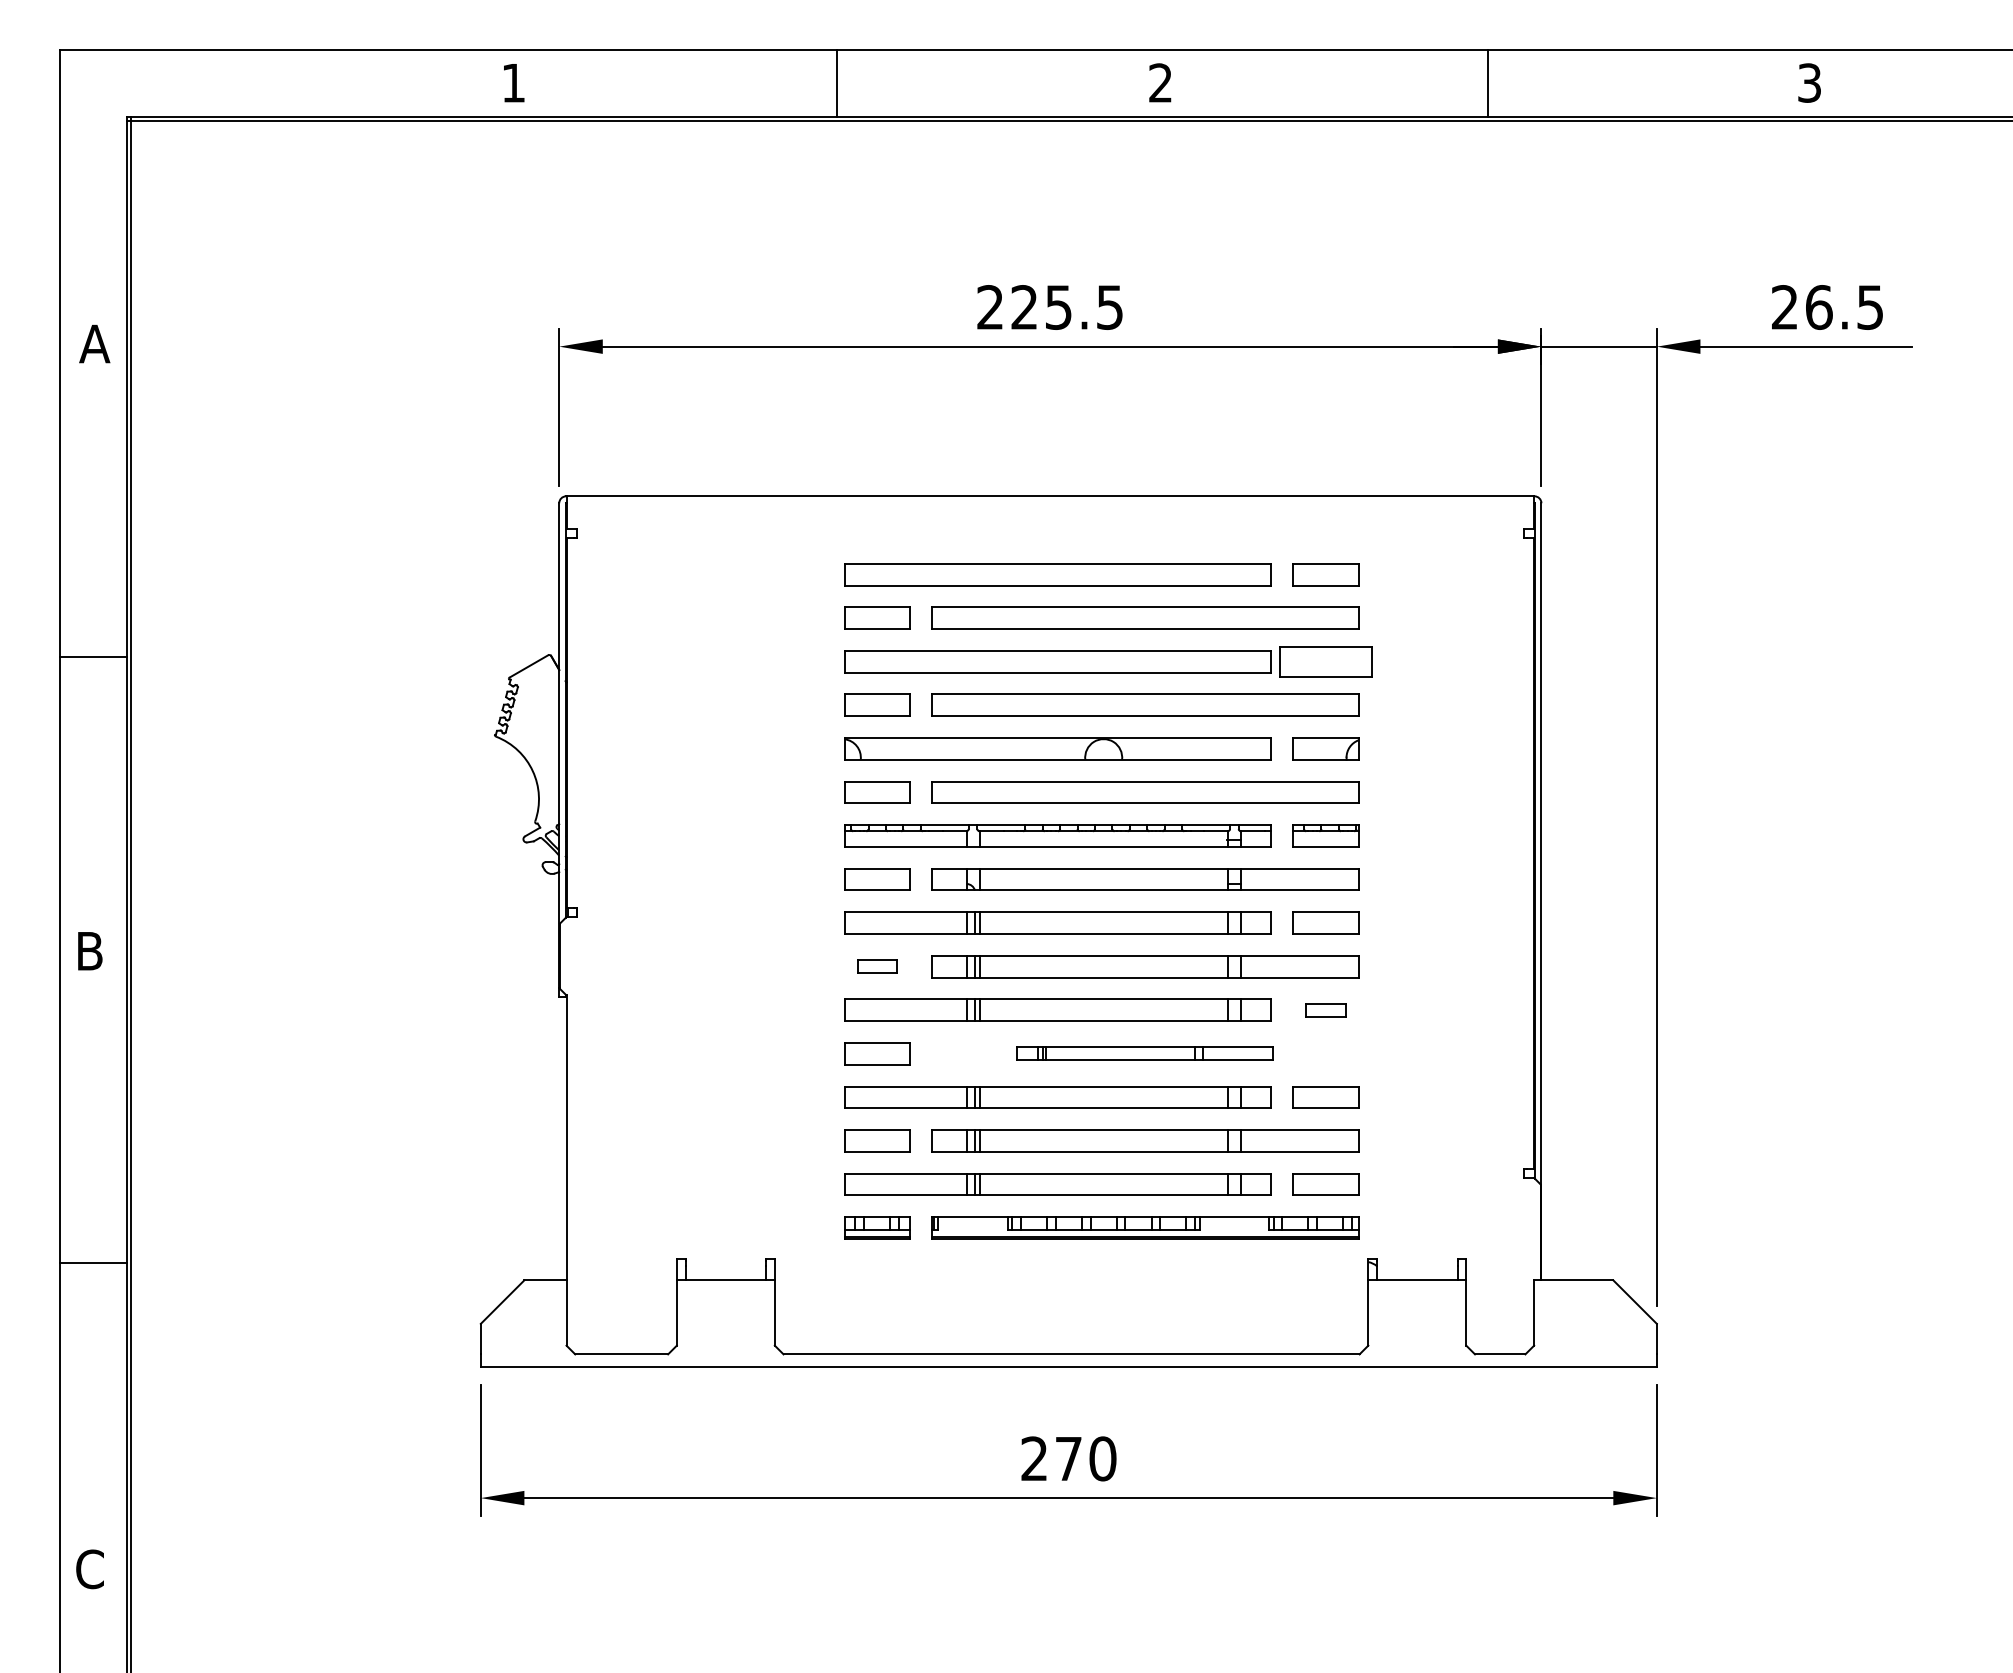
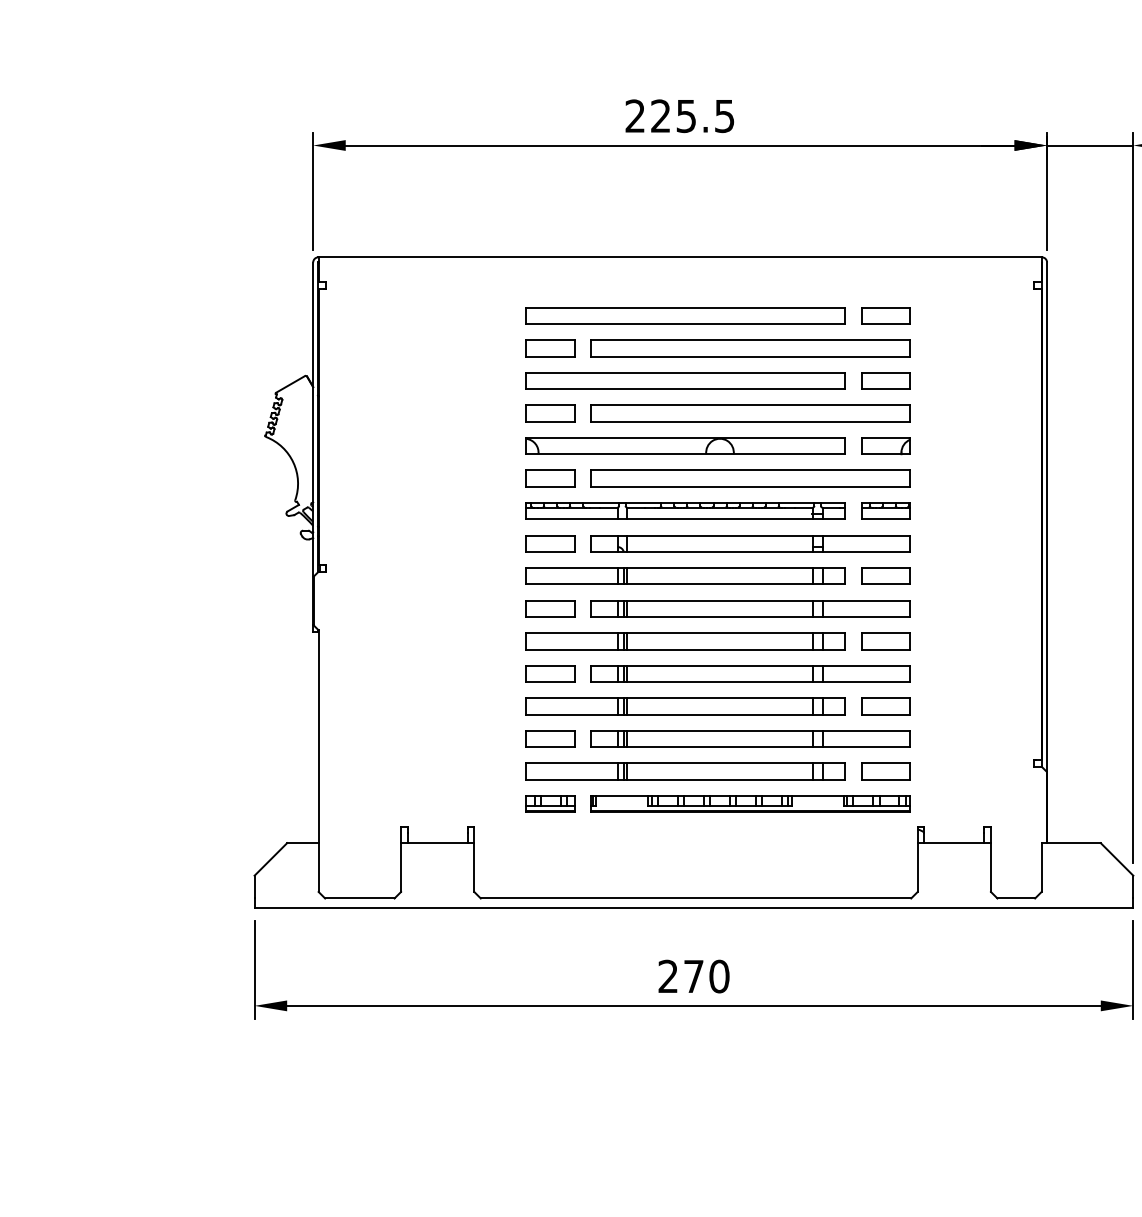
part: (1325, 661) -> (885, 380), size x0.71
part: (877, 966) -> (550, 608), size x1.67
part: (1325, 1009) -> (885, 640), size x1.67
part: (1145, 1053) -> (751, 673), size x1.67

